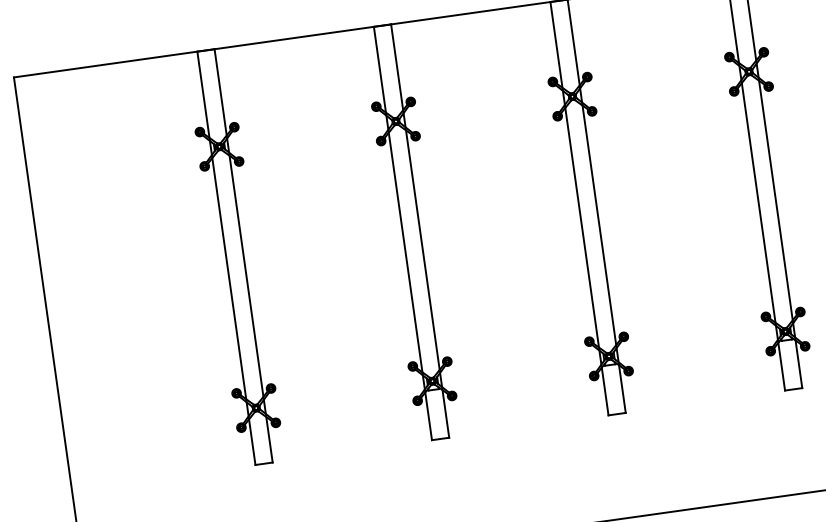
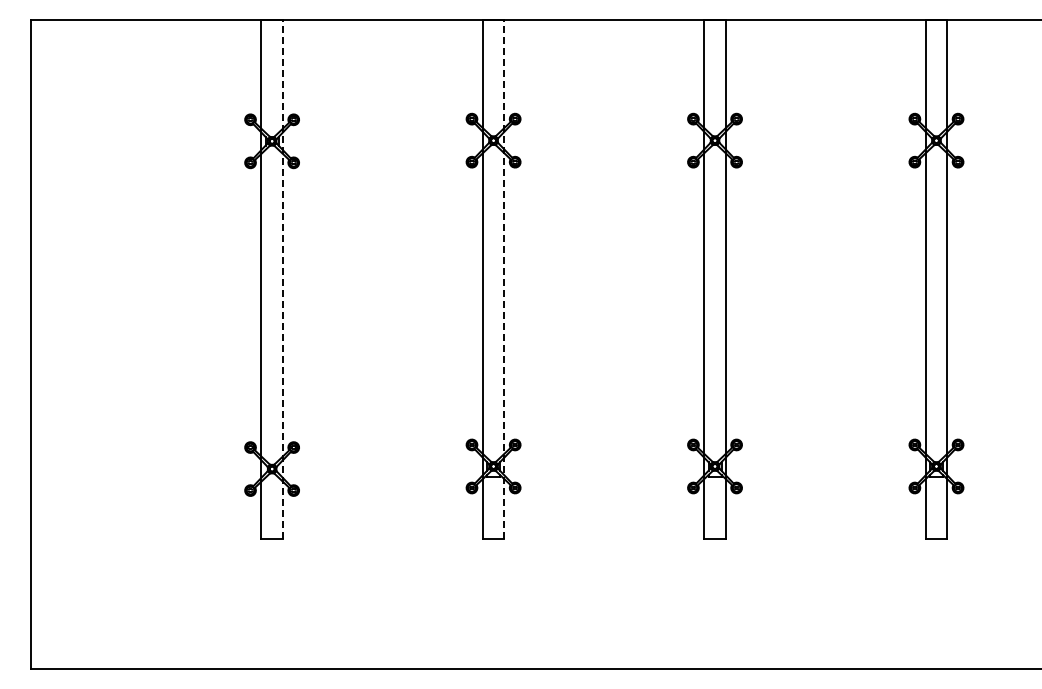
line: (420, 230) -> (504, 279), solid -> dashed
line: (243, 255) -> (282, 279), solid -> dashed

